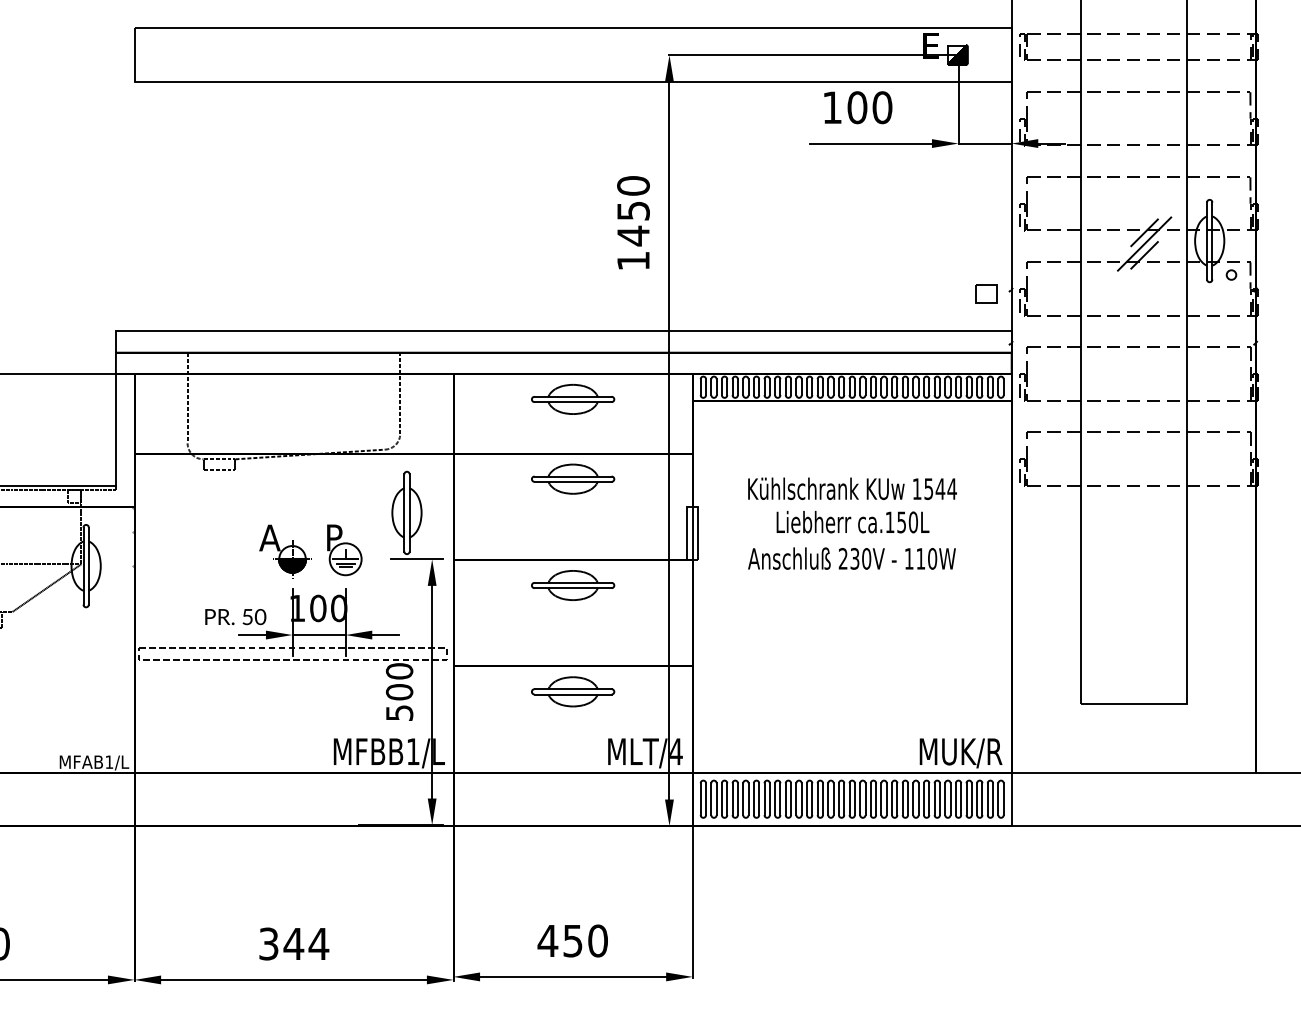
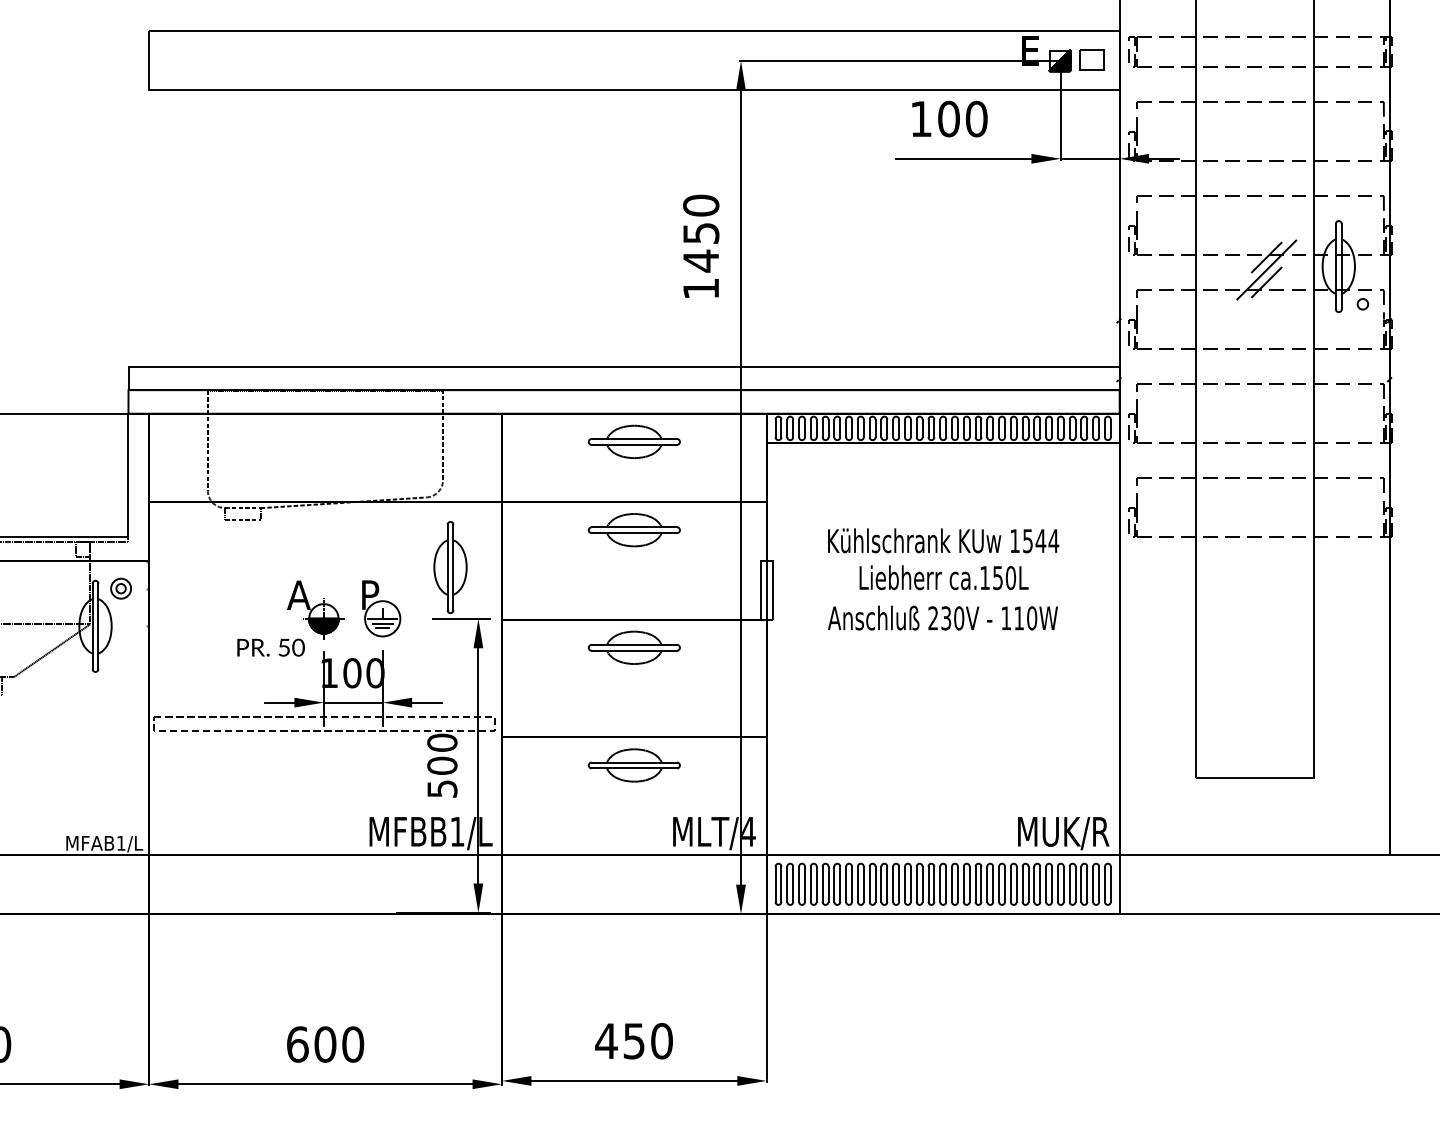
part: (986, 294) -> (1091, 59), moved
part: (108, 531) -> (120, 588), added
text: (235, 616) -> (270, 647), moved
text: (293, 943) -> (325, 1044), 344 -> 600

